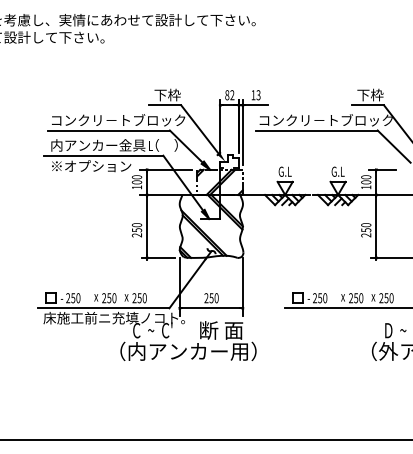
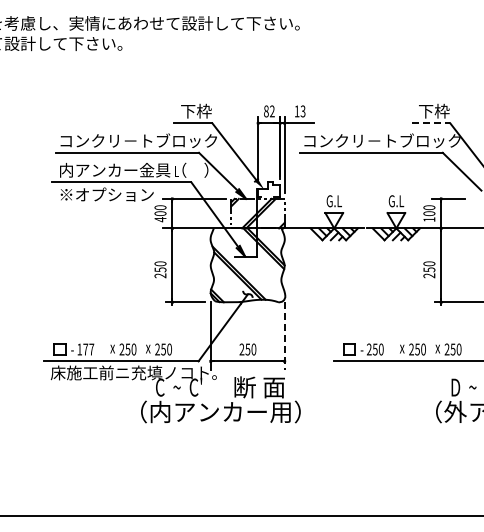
line: (368, 105) -> (431, 123), solid -> dashed
text: (137, 187) -> (160, 219), 100 -> 400
line: (242, 287) -> (284, 336), solid -> dashed
text: (73, 298) -> (85, 349), 250 -> 177

